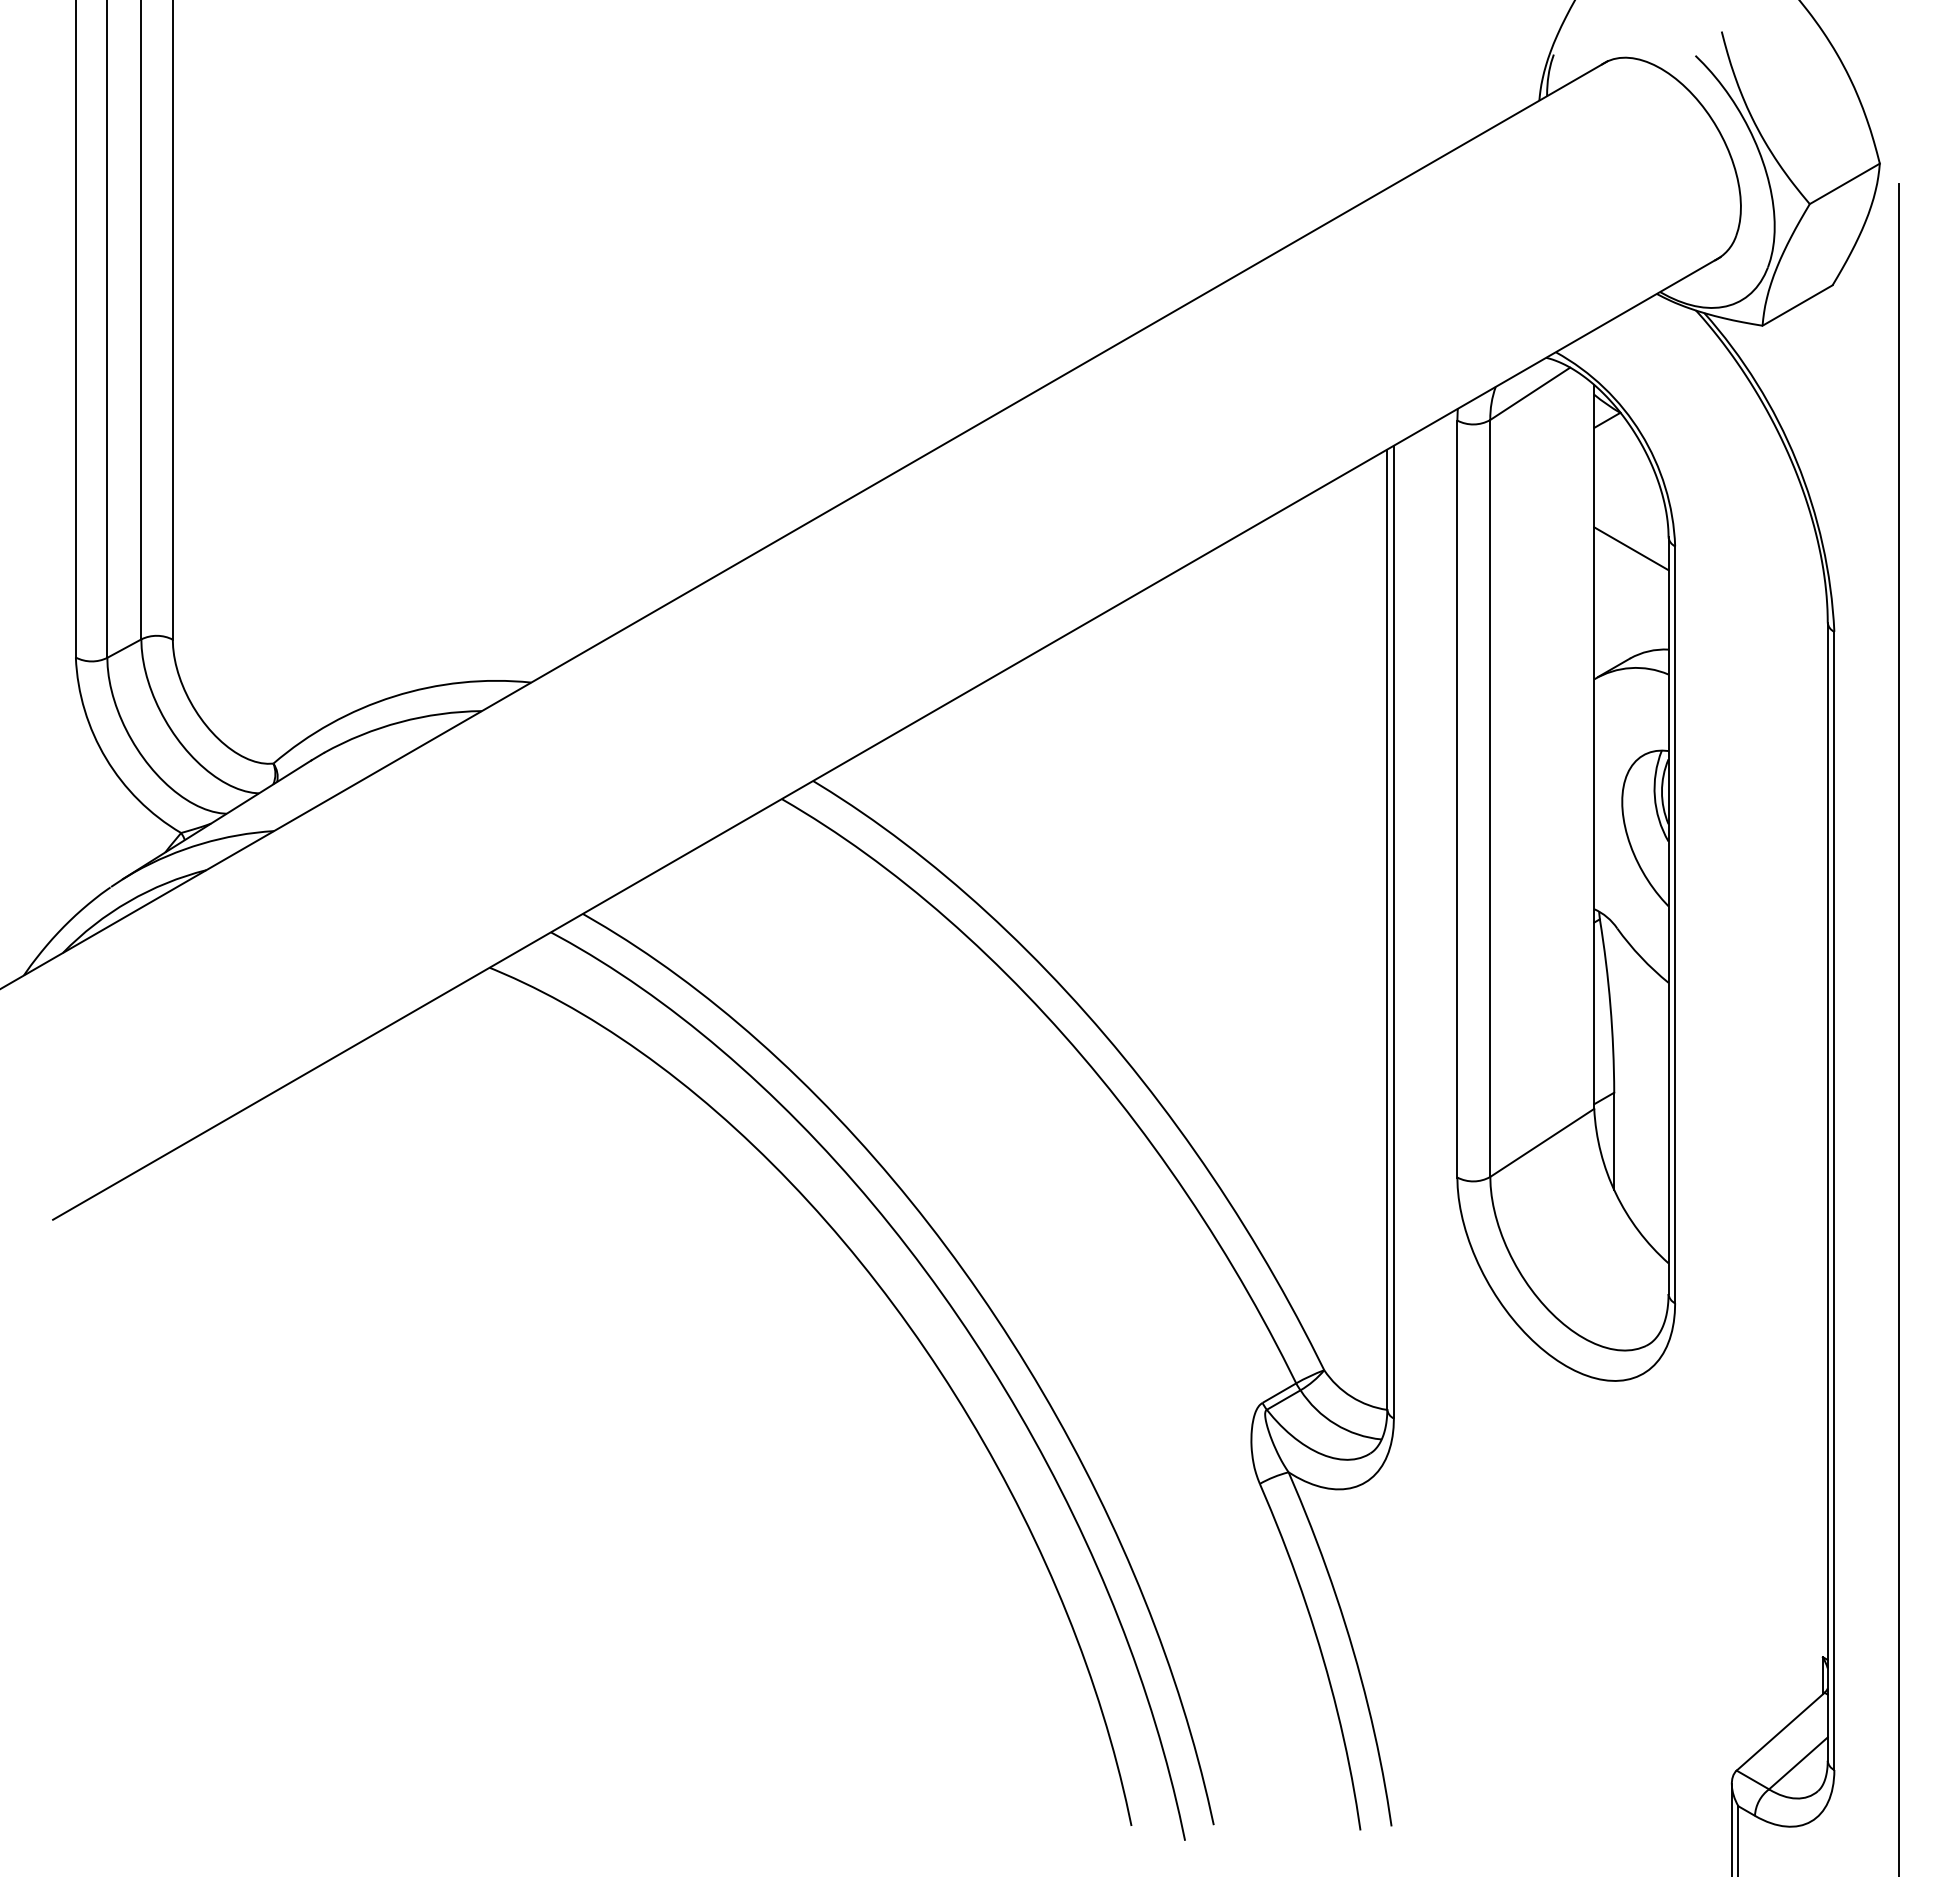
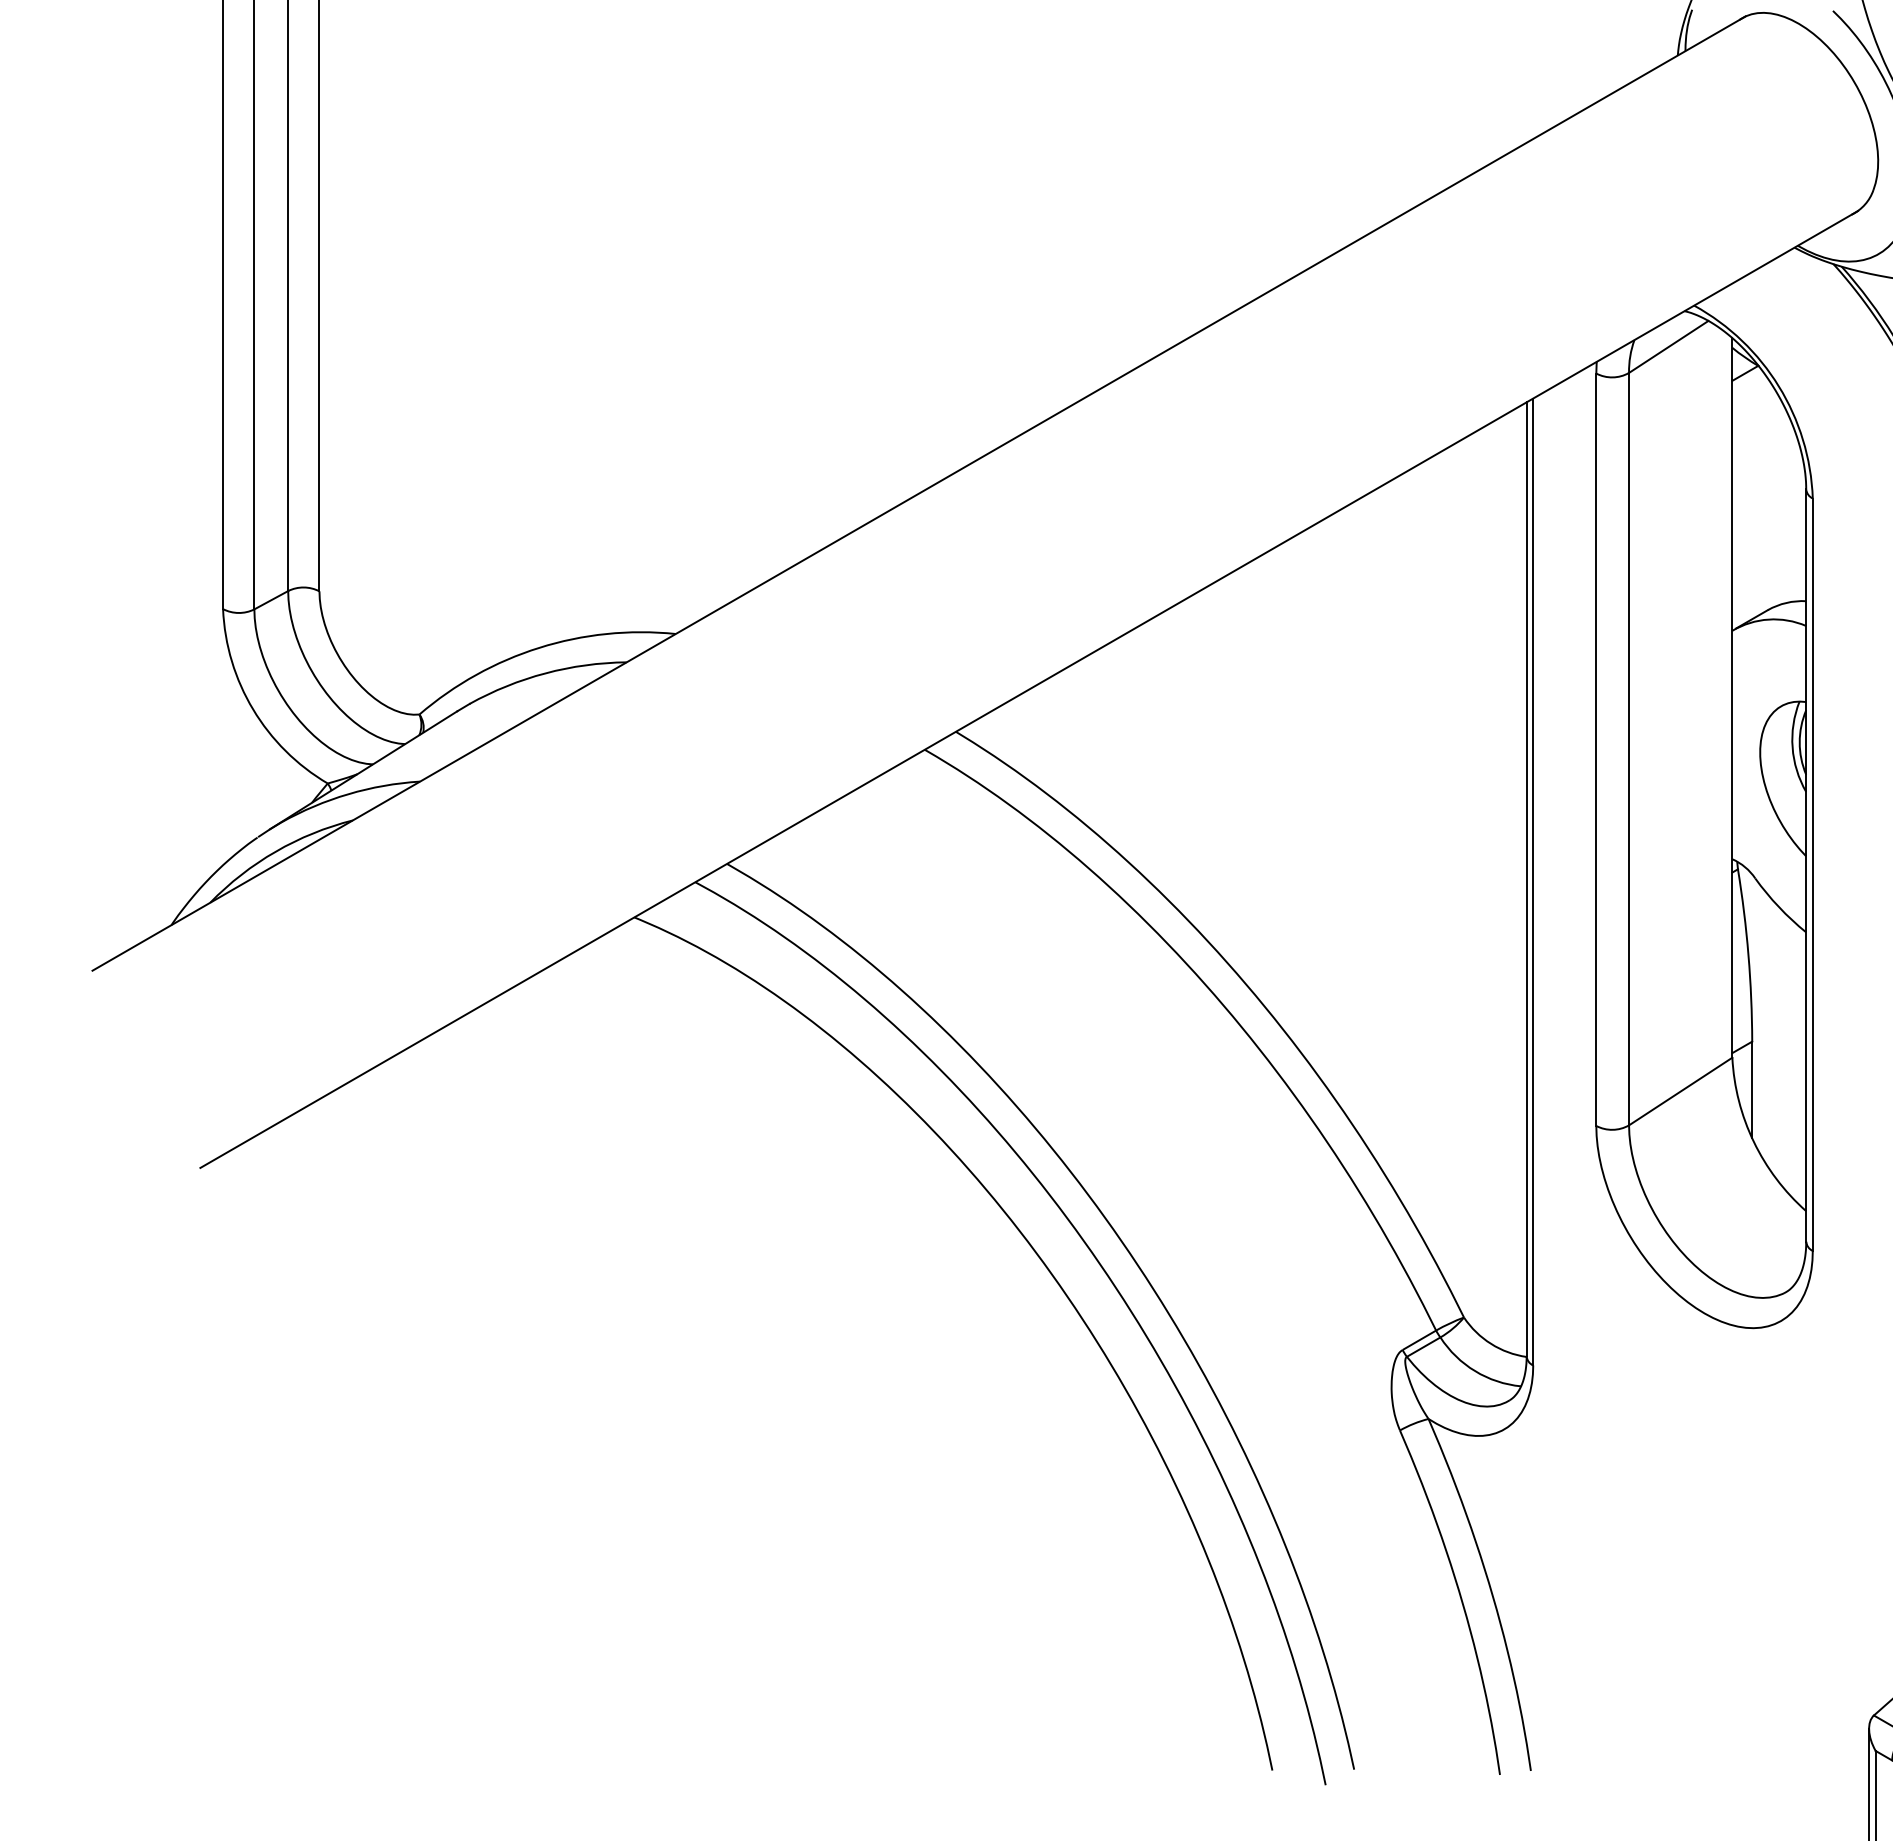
line: (1631, 548) -> (1769, 500), removed

